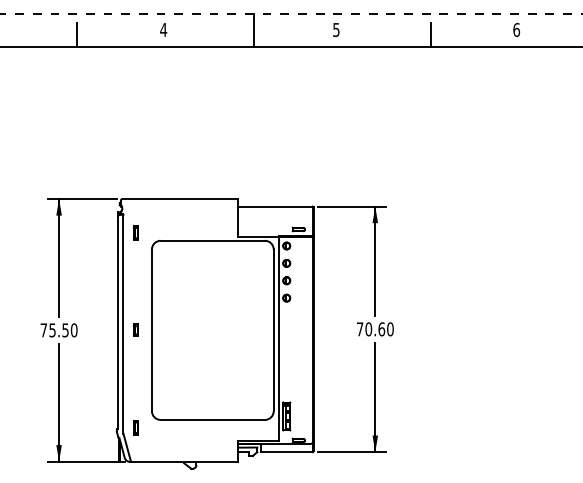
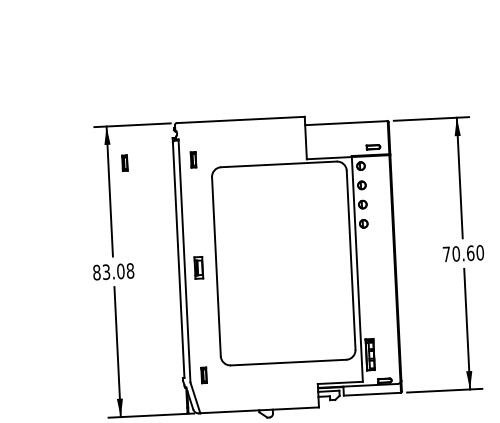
part: (73, 232) -> (124, 162), added
part: (135, 329) -> (198, 266), size x1.6
text: (58, 330) -> (113, 271), 75.50 -> 83.08

